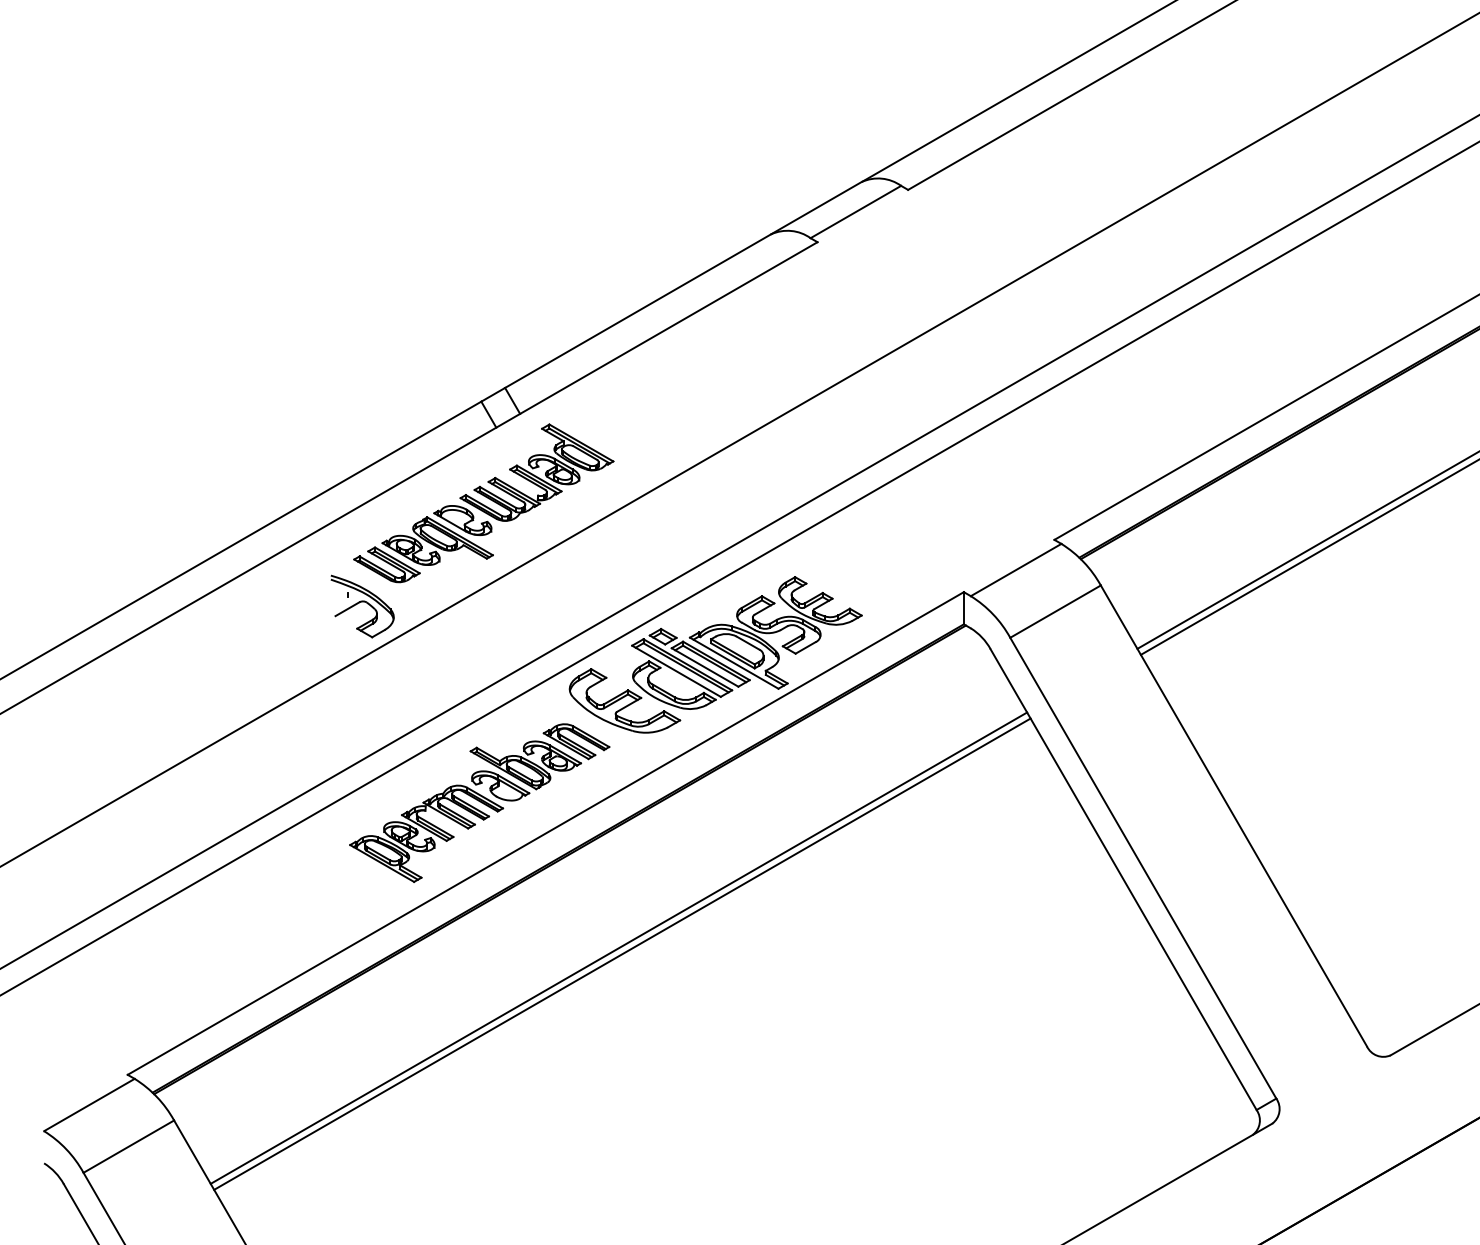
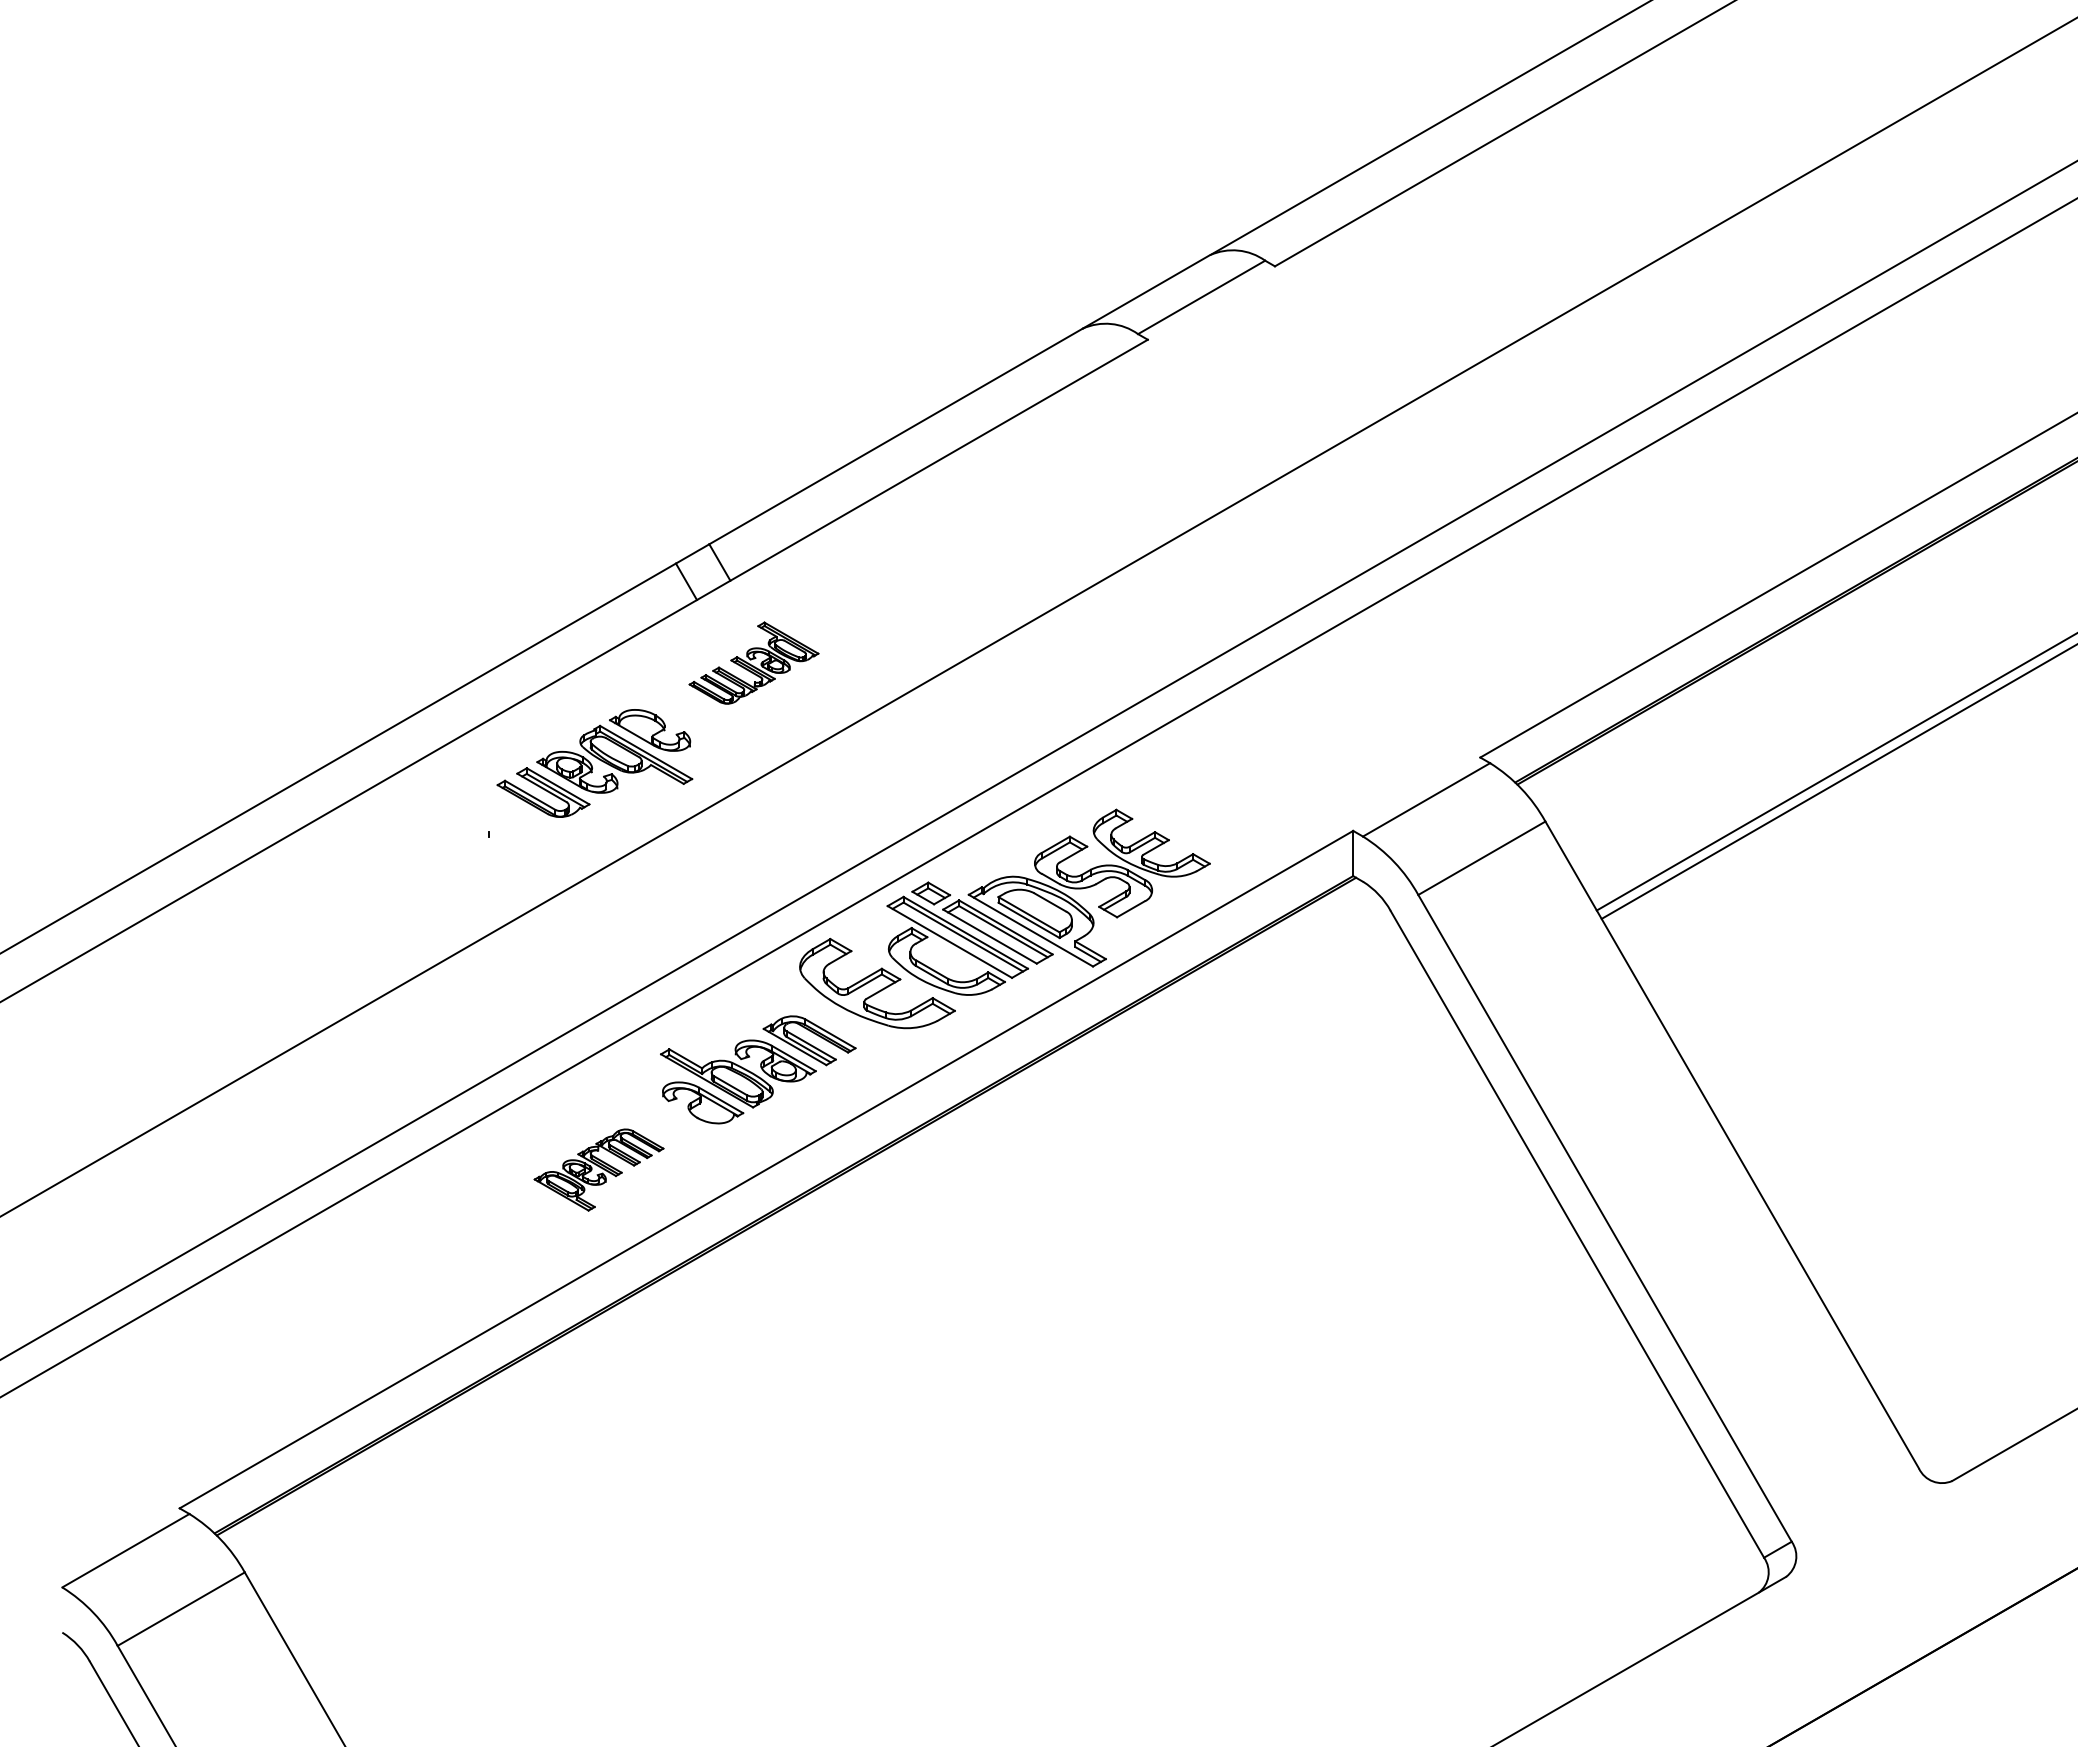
part: (536, 472) -> (753, 662), size x0.6
part: (361, 602) -> (507, 845), removed
part: (426, 833) -> (598, 1169), size x0.6
line: (619, 948) -> (869, 1330), removed
line: (622, 953) -> (873, 1338), removed

